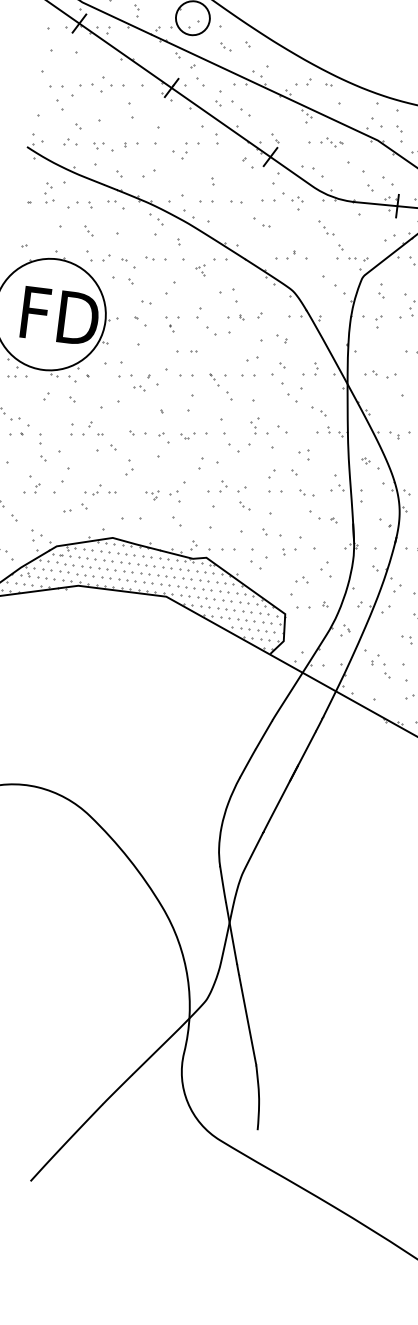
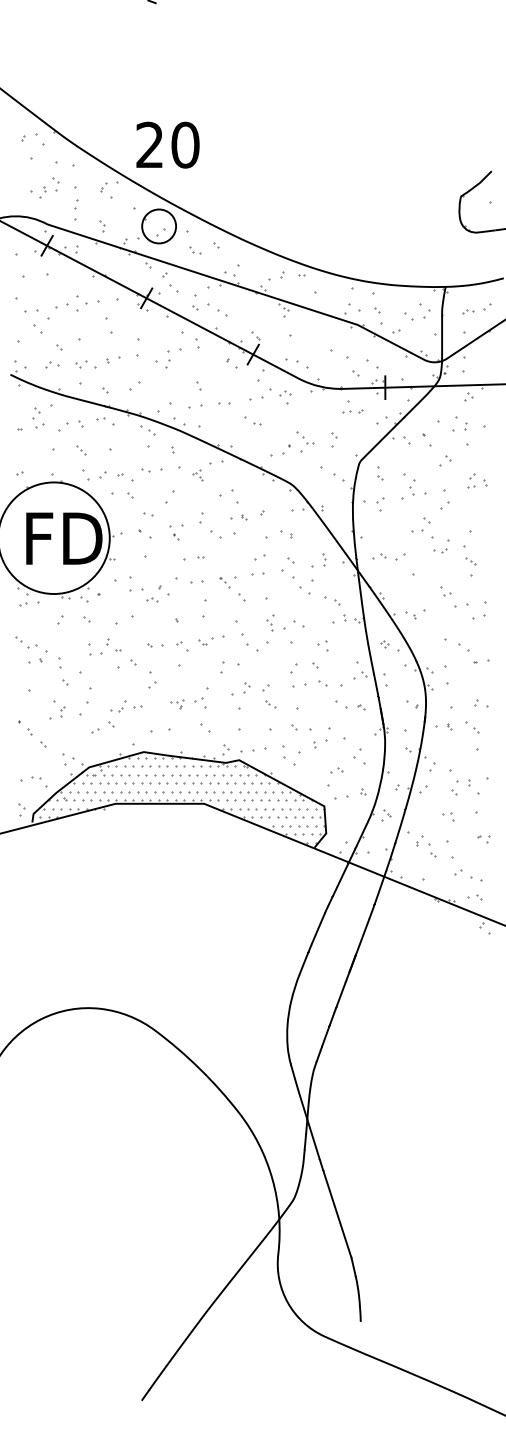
part: (332, 142) -> (312, 332), removed
part: (326, 227) -> (305, 437), moved
part: (357, 258) -> (352, 411), moved
part: (306, 492) -> (330, 683), size x1.6

